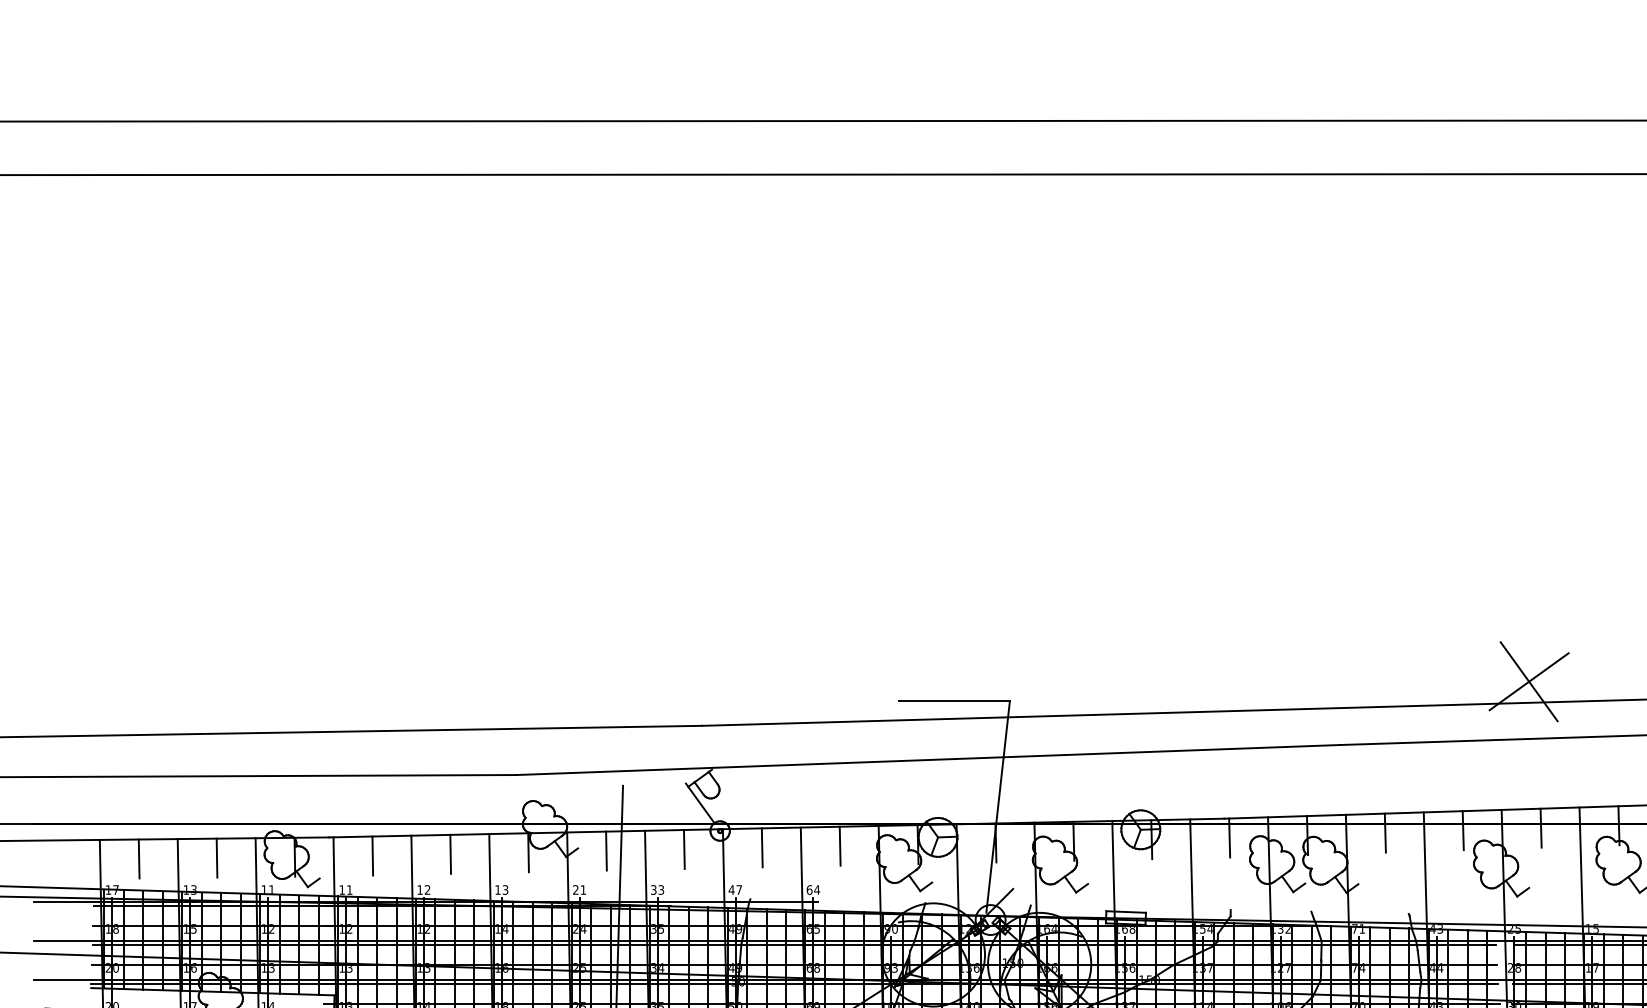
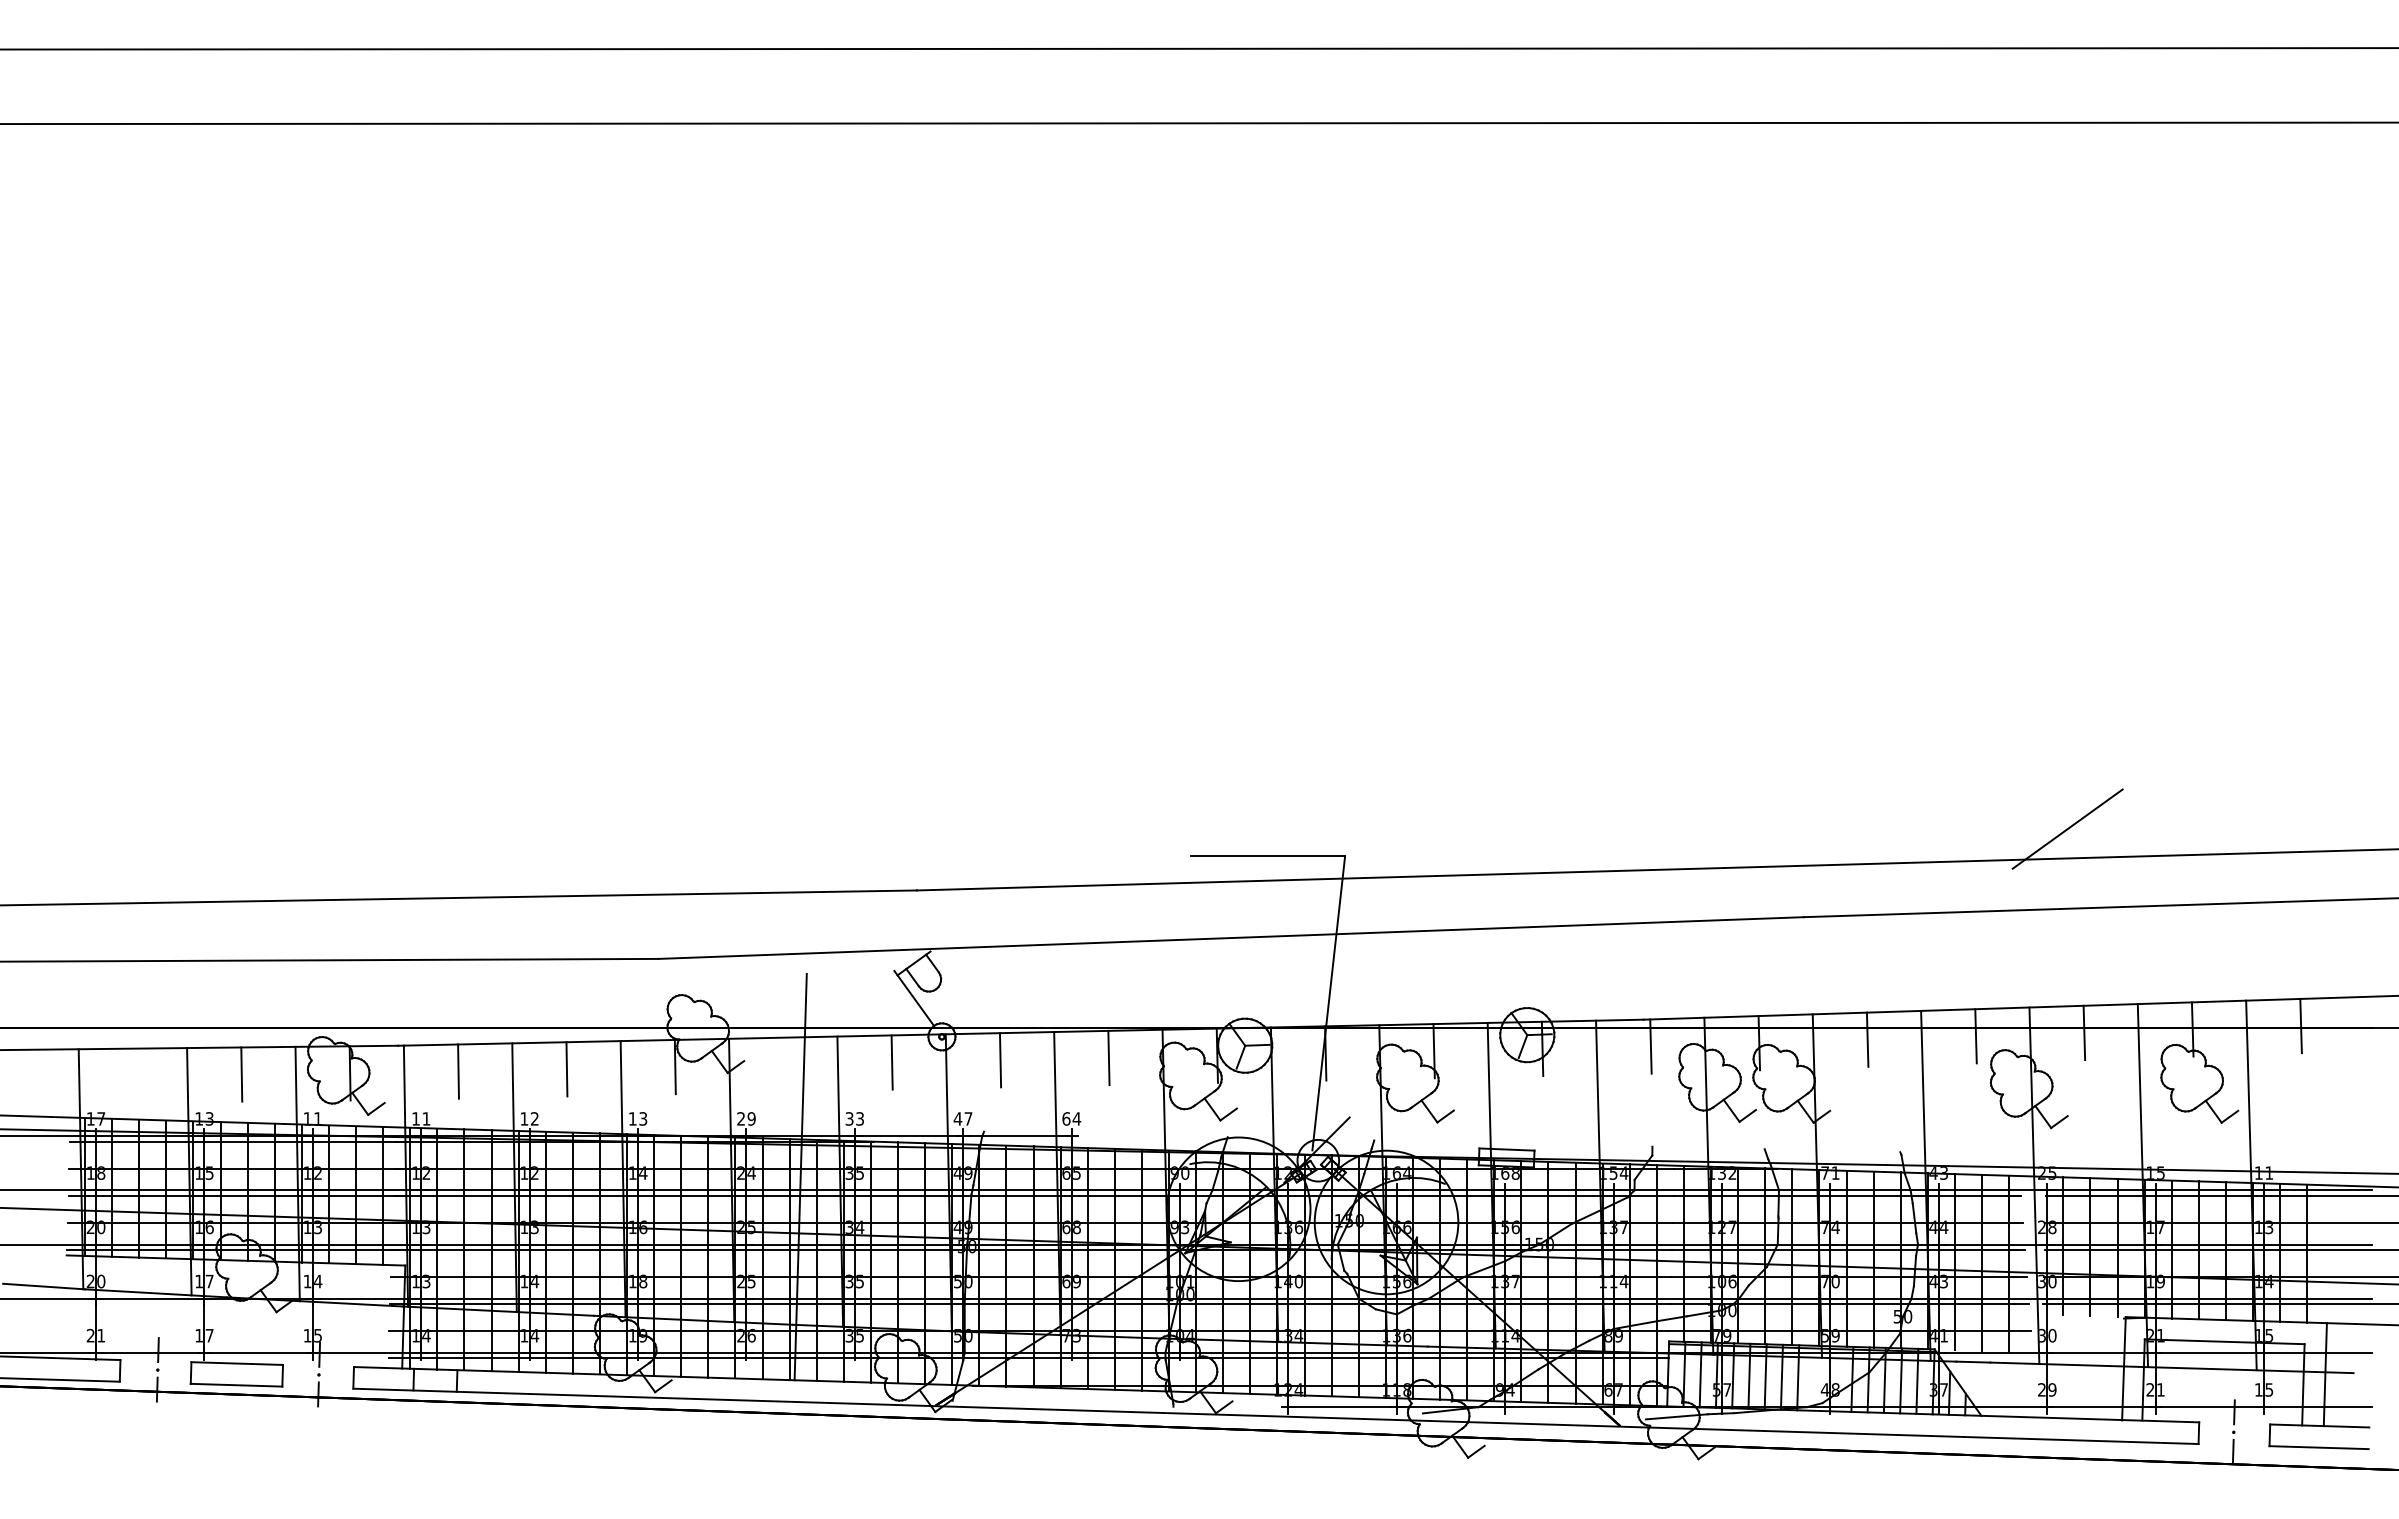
line: (1528, 682) -> (2067, 829), removed
line: (606, 850) -> (783, 1064), removed
line: (138, 858) -> (132, 1075), removed
text: (583, 889) -> (751, 1118), 21 -> 29

